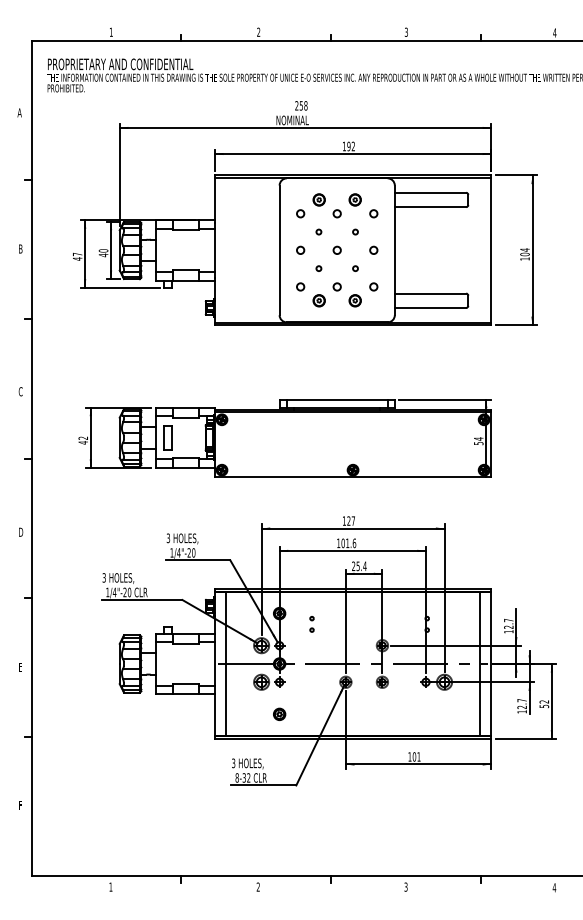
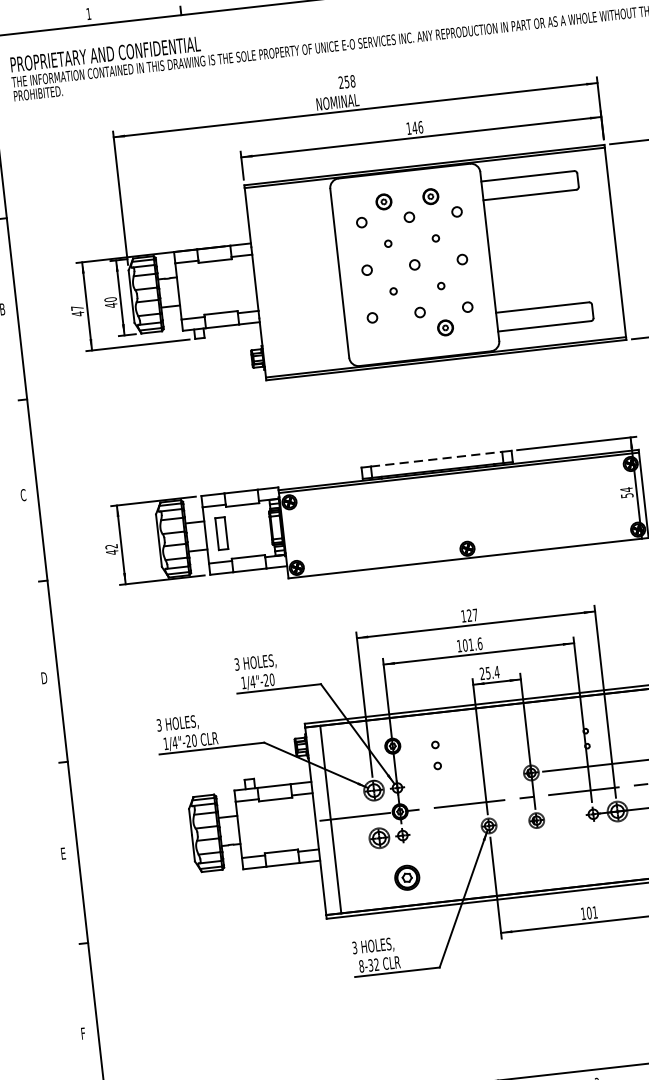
text: (351, 146) -> (418, 127), 192 -> 146
part: (318, 300) -> (397, 332), removed
line: (337, 399) -> (436, 459), solid -> dashed
part: (311, 624) -> (435, 755), size x1.4
part: (279, 713) -> (407, 876), size x1.6

